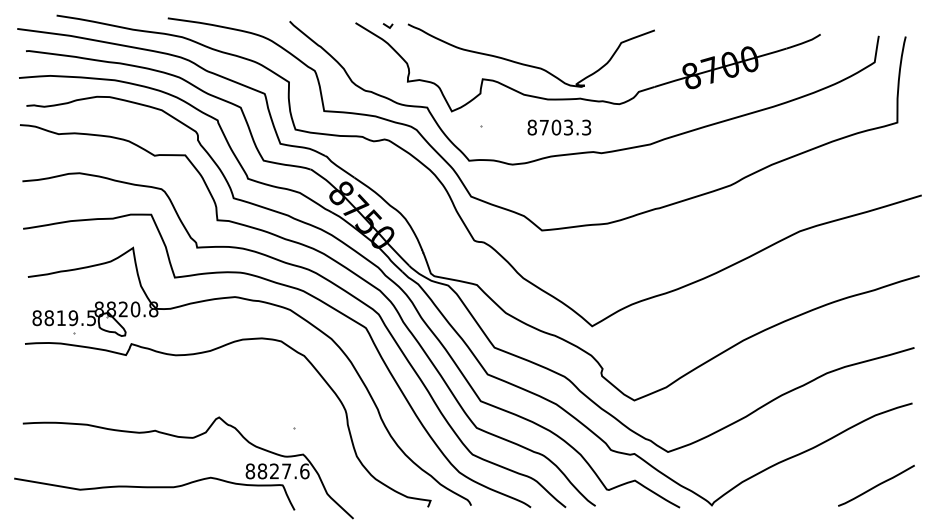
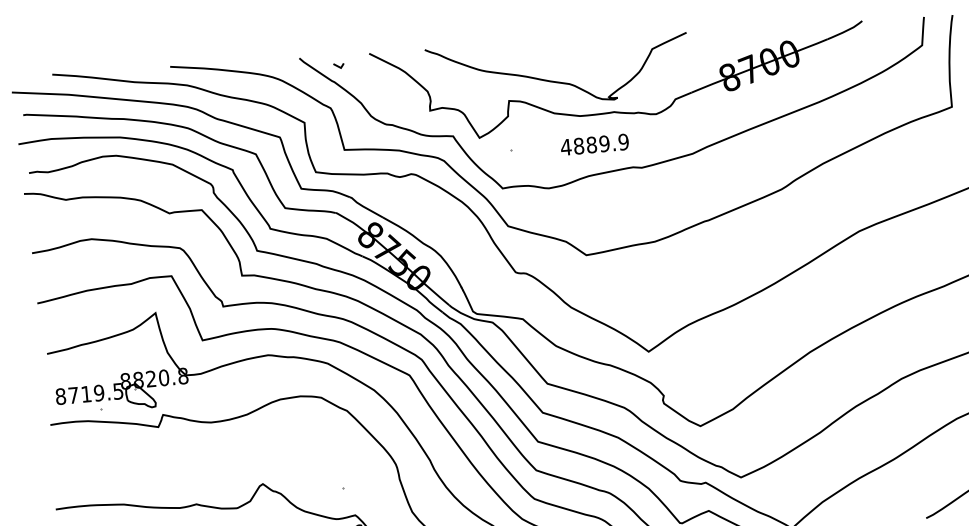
line: (387, 25) -> (338, 65), moved
text: (559, 127) -> (594, 144), 8703.3 -> 4889.9
text: (48, 318) -> (72, 395), 8819.5 -> 8719.5

